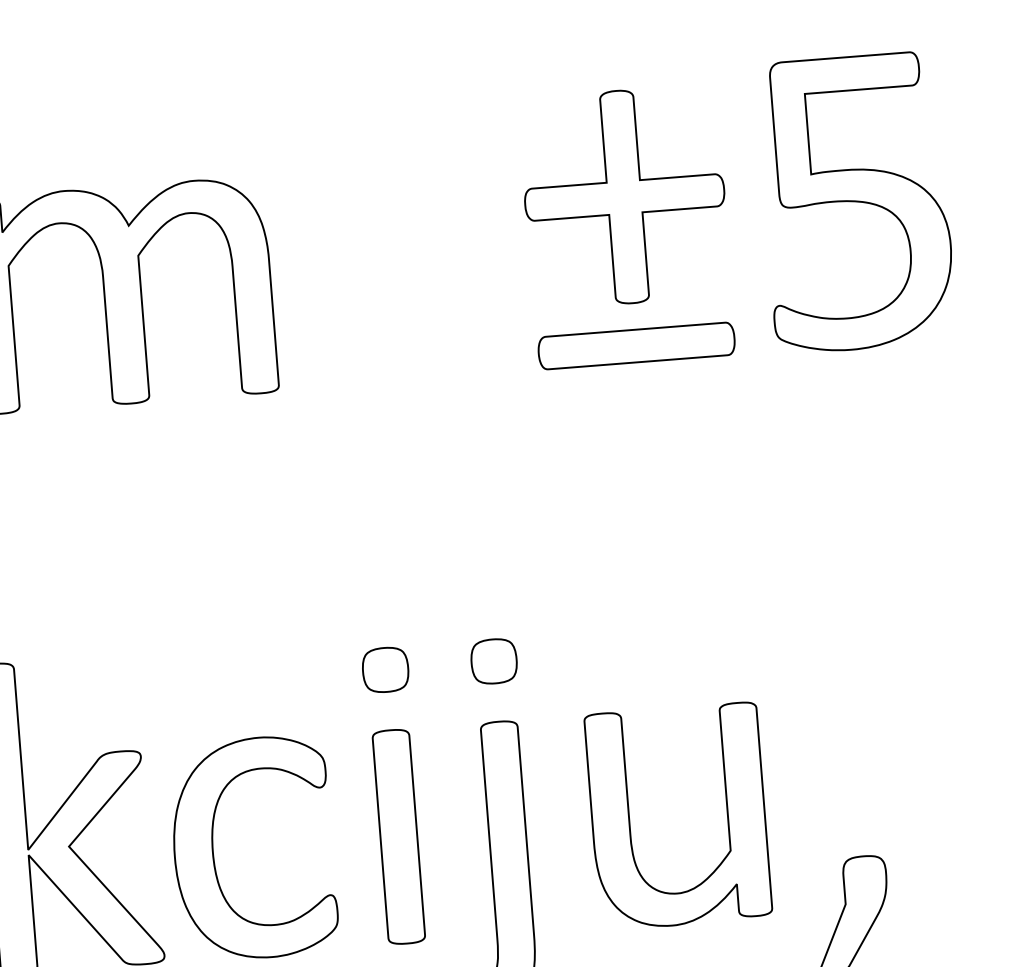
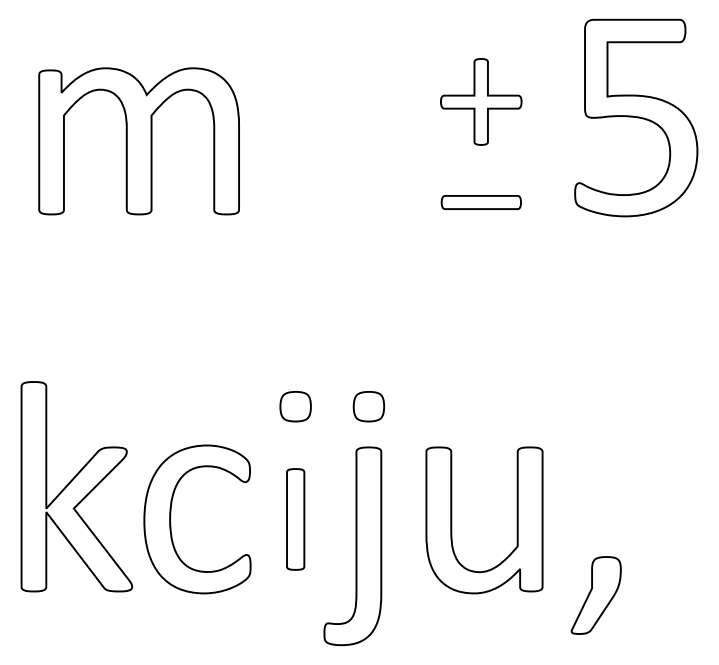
part: (625, 196) -> (481, 101), size x0.6
part: (636, 345) -> (481, 202), size x0.6
part: (398, 837) -> (295, 519), size x0.7

